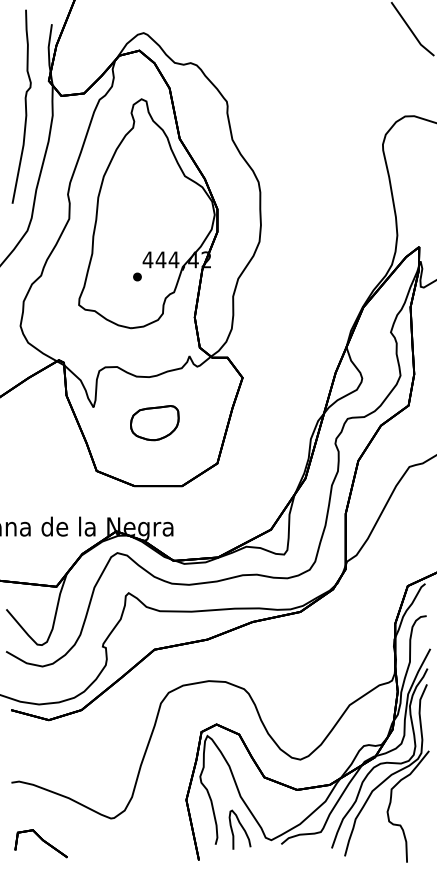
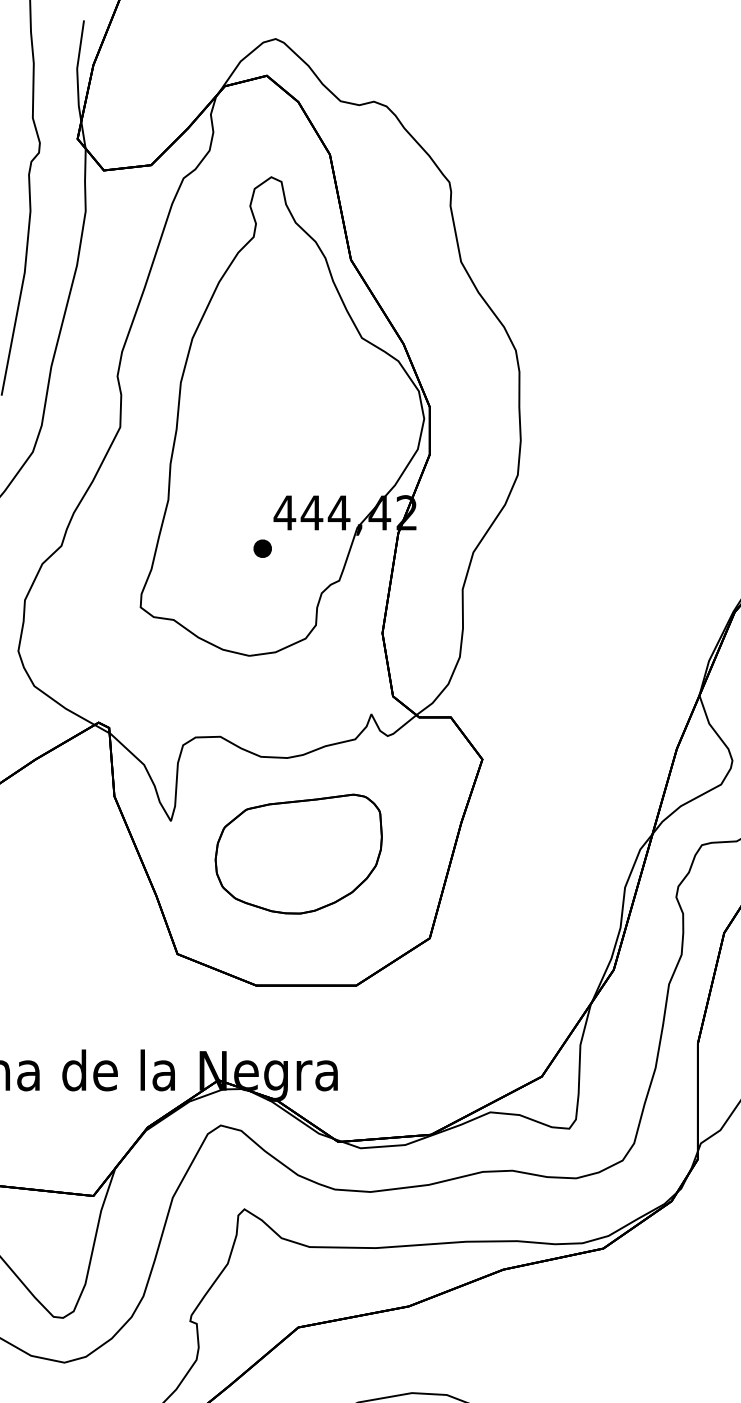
part: (154, 422) -> (298, 852), size x1.67

